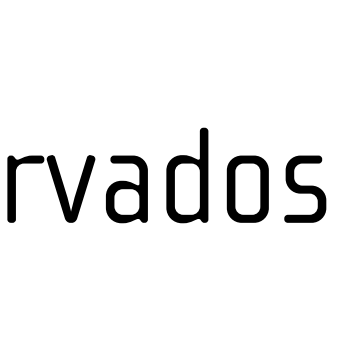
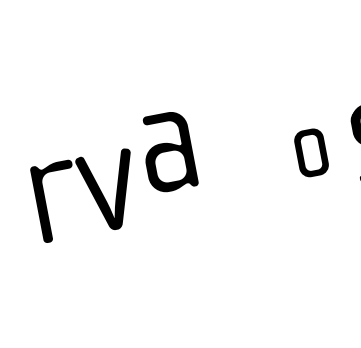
part: (187, 175) -> (239, 150), removed
part: (247, 188) -> (311, 152), size x0.6
part: (126, 189) -> (167, 152), moved

